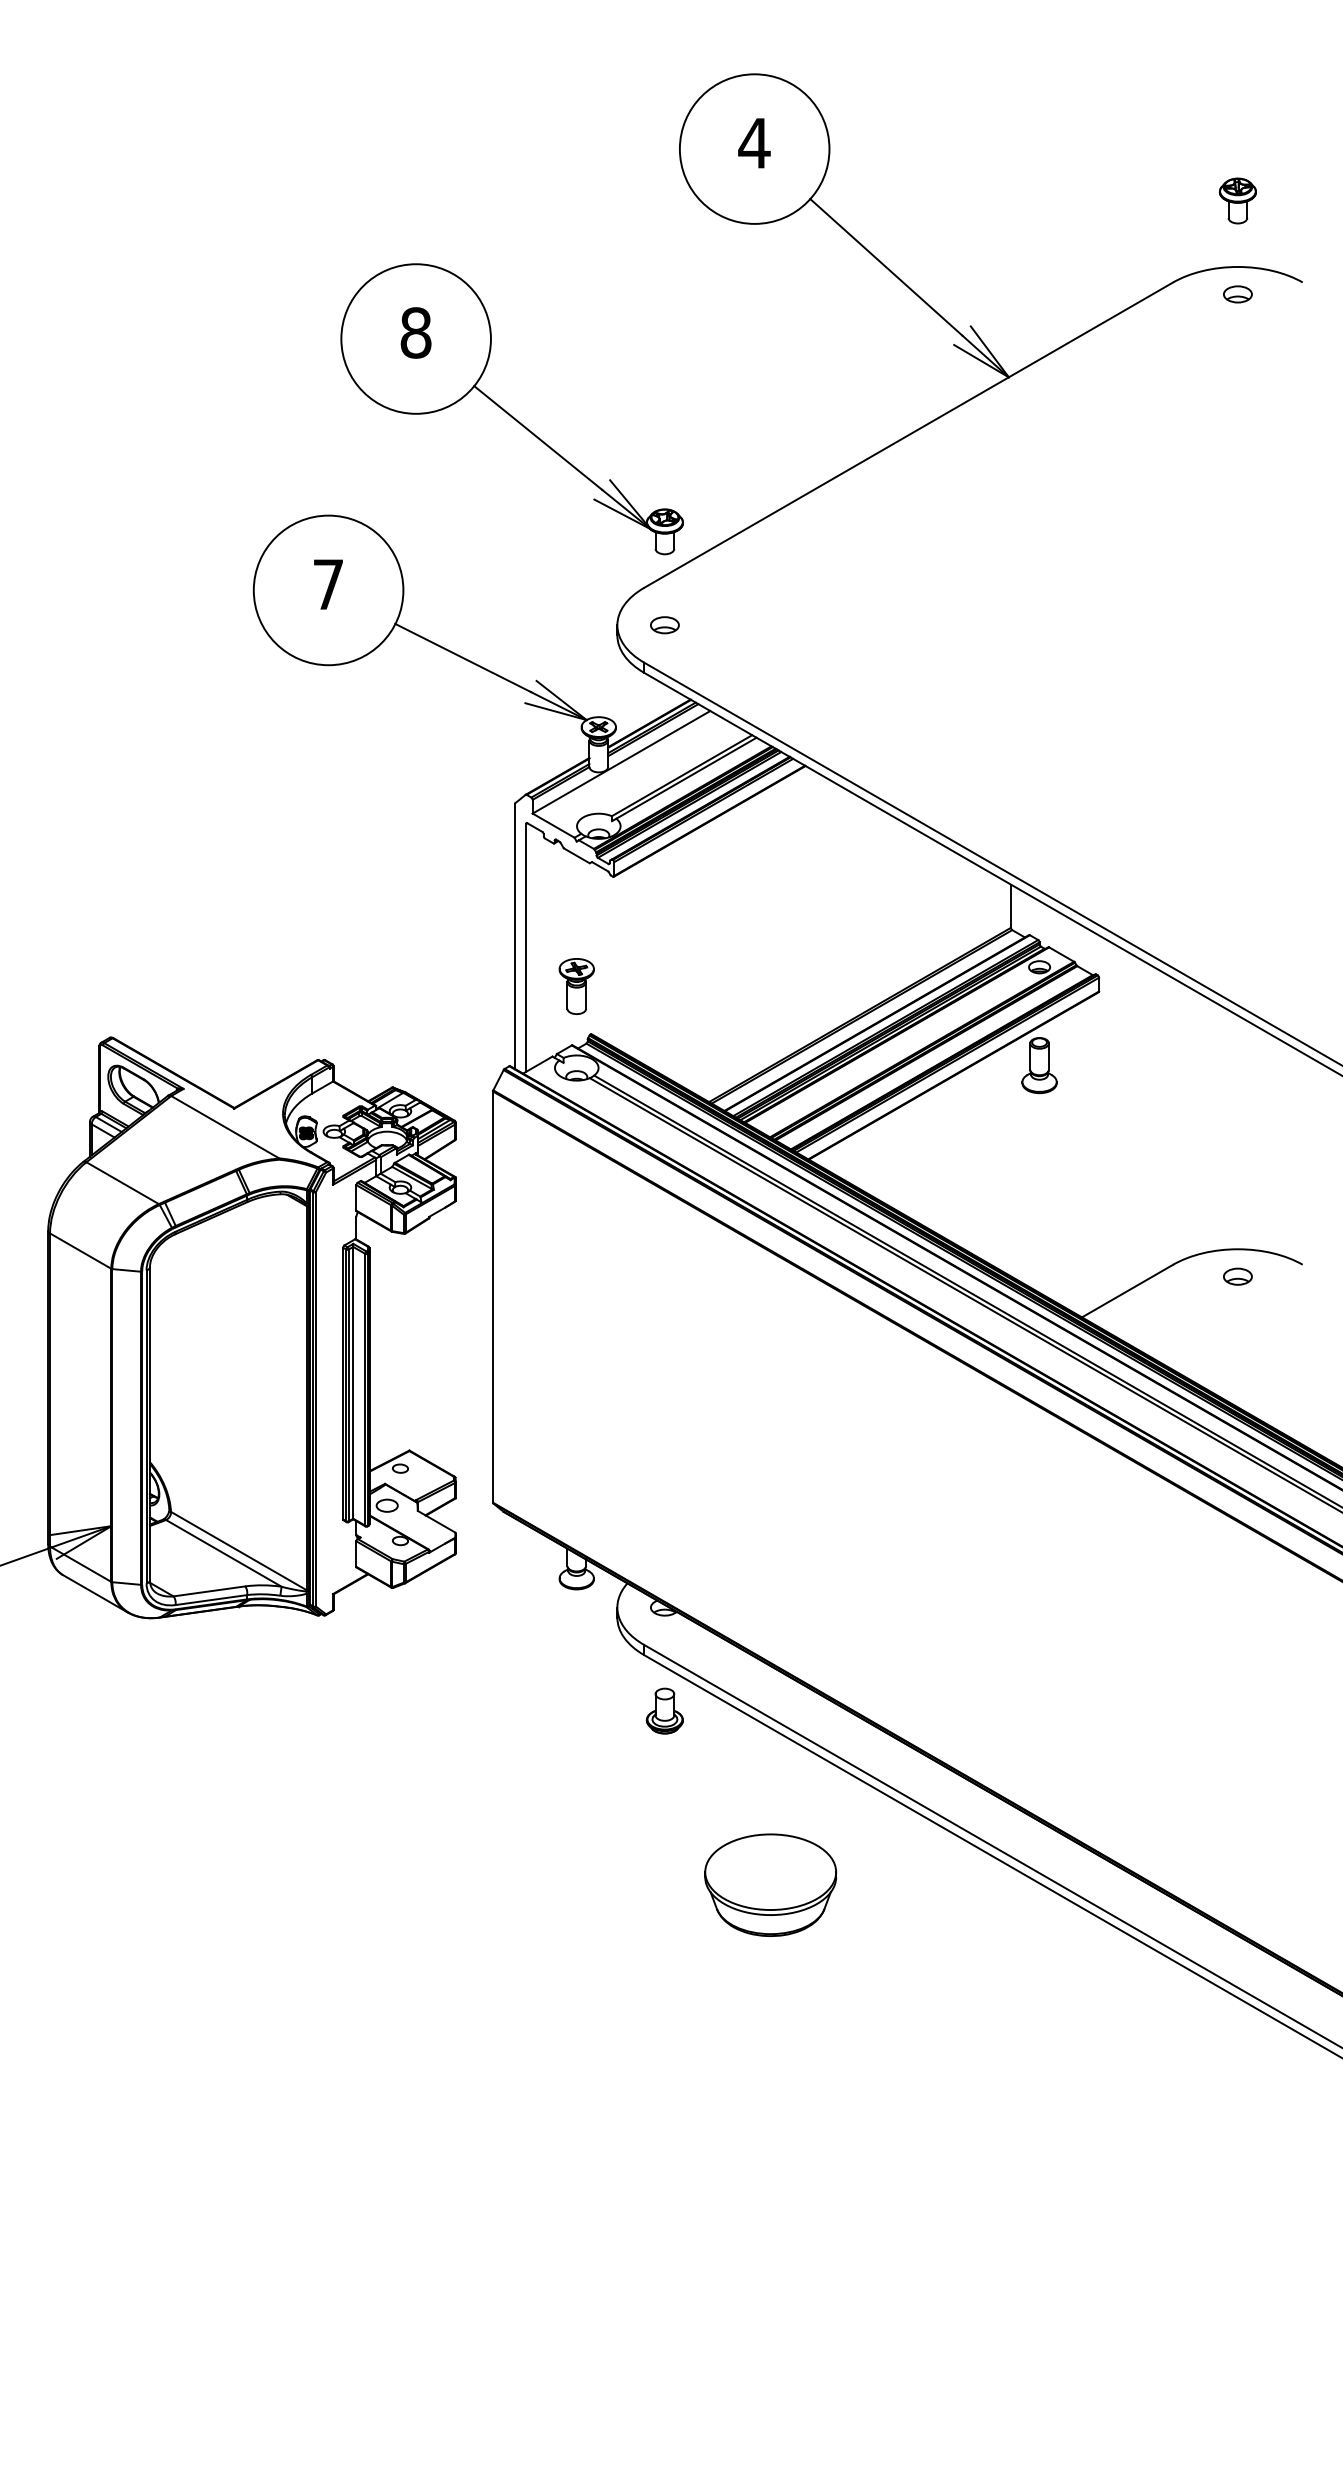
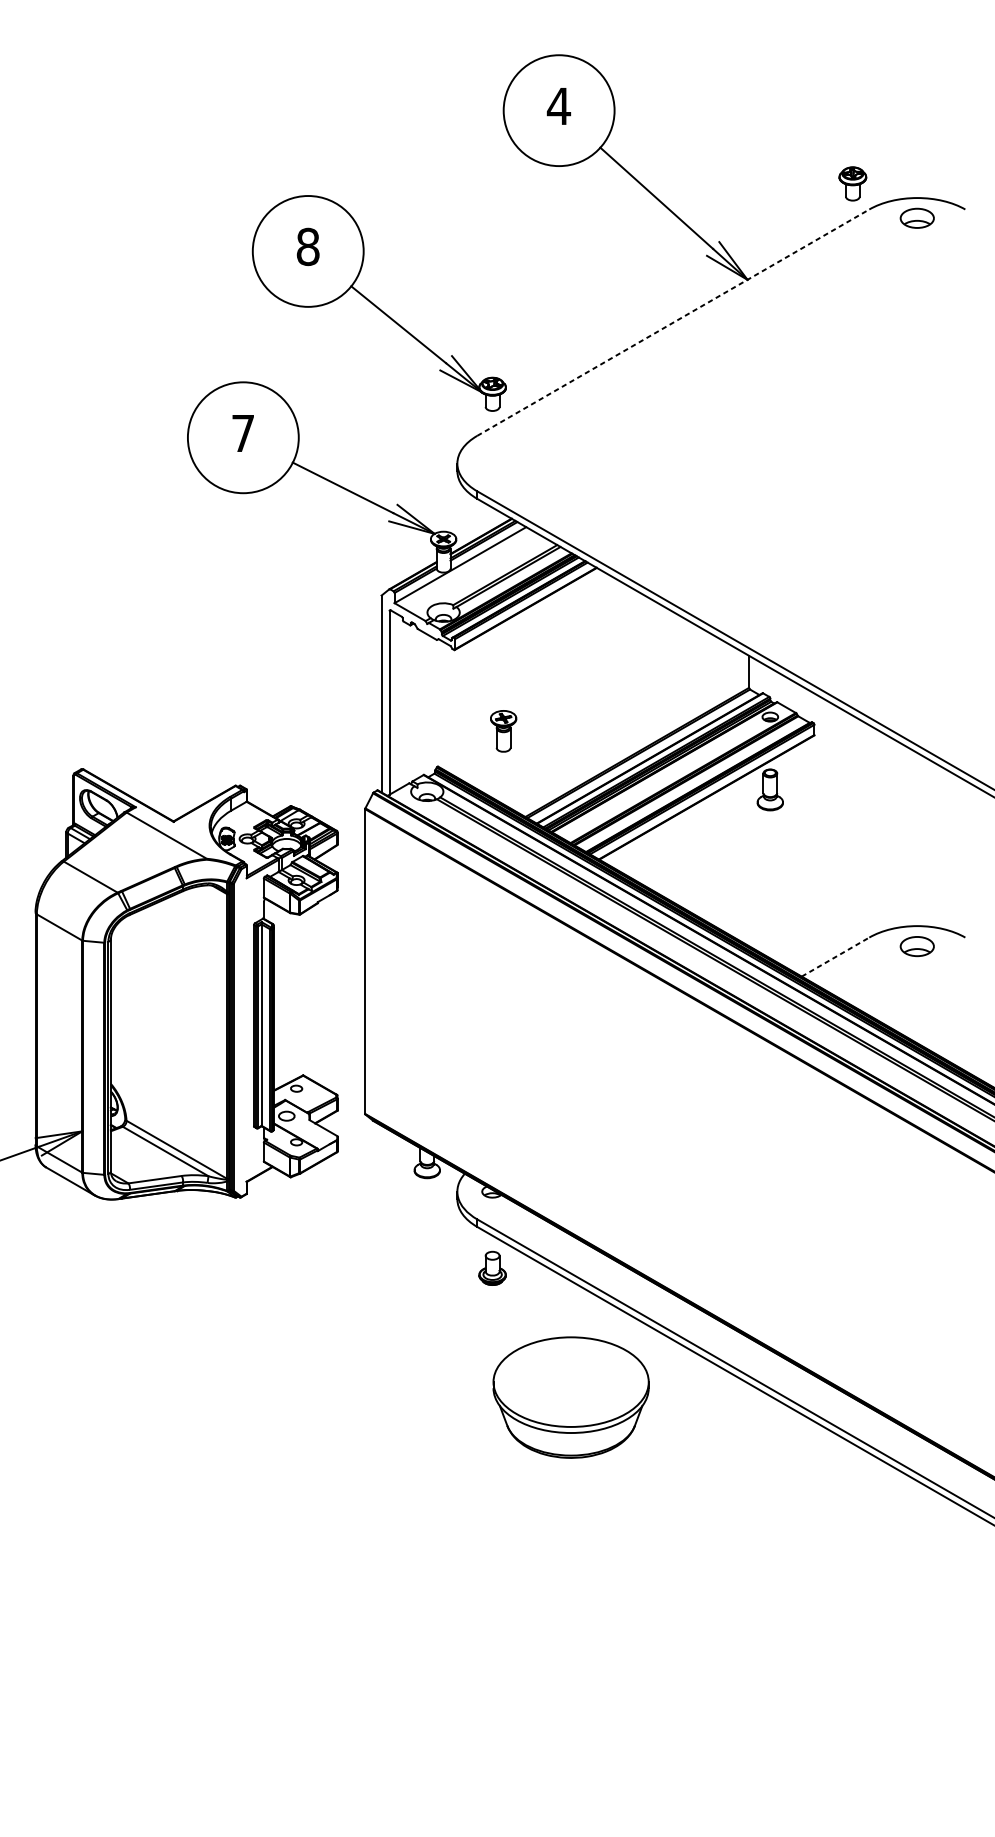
part: (1237, 200) -> (852, 183), moved
part: (1237, 294) -> (917, 218), size x1.6
line: (909, 434) -> (673, 322), solid -> dashed
part: (664, 625) -> (492, 463), removed
part: (576, 986) -> (503, 731), moved
part: (1237, 1276) -> (917, 946), size x1.6
line: (1127, 1291) -> (835, 957), solid -> dashed
part: (770, 1884) -> (570, 1396), size x1.6

